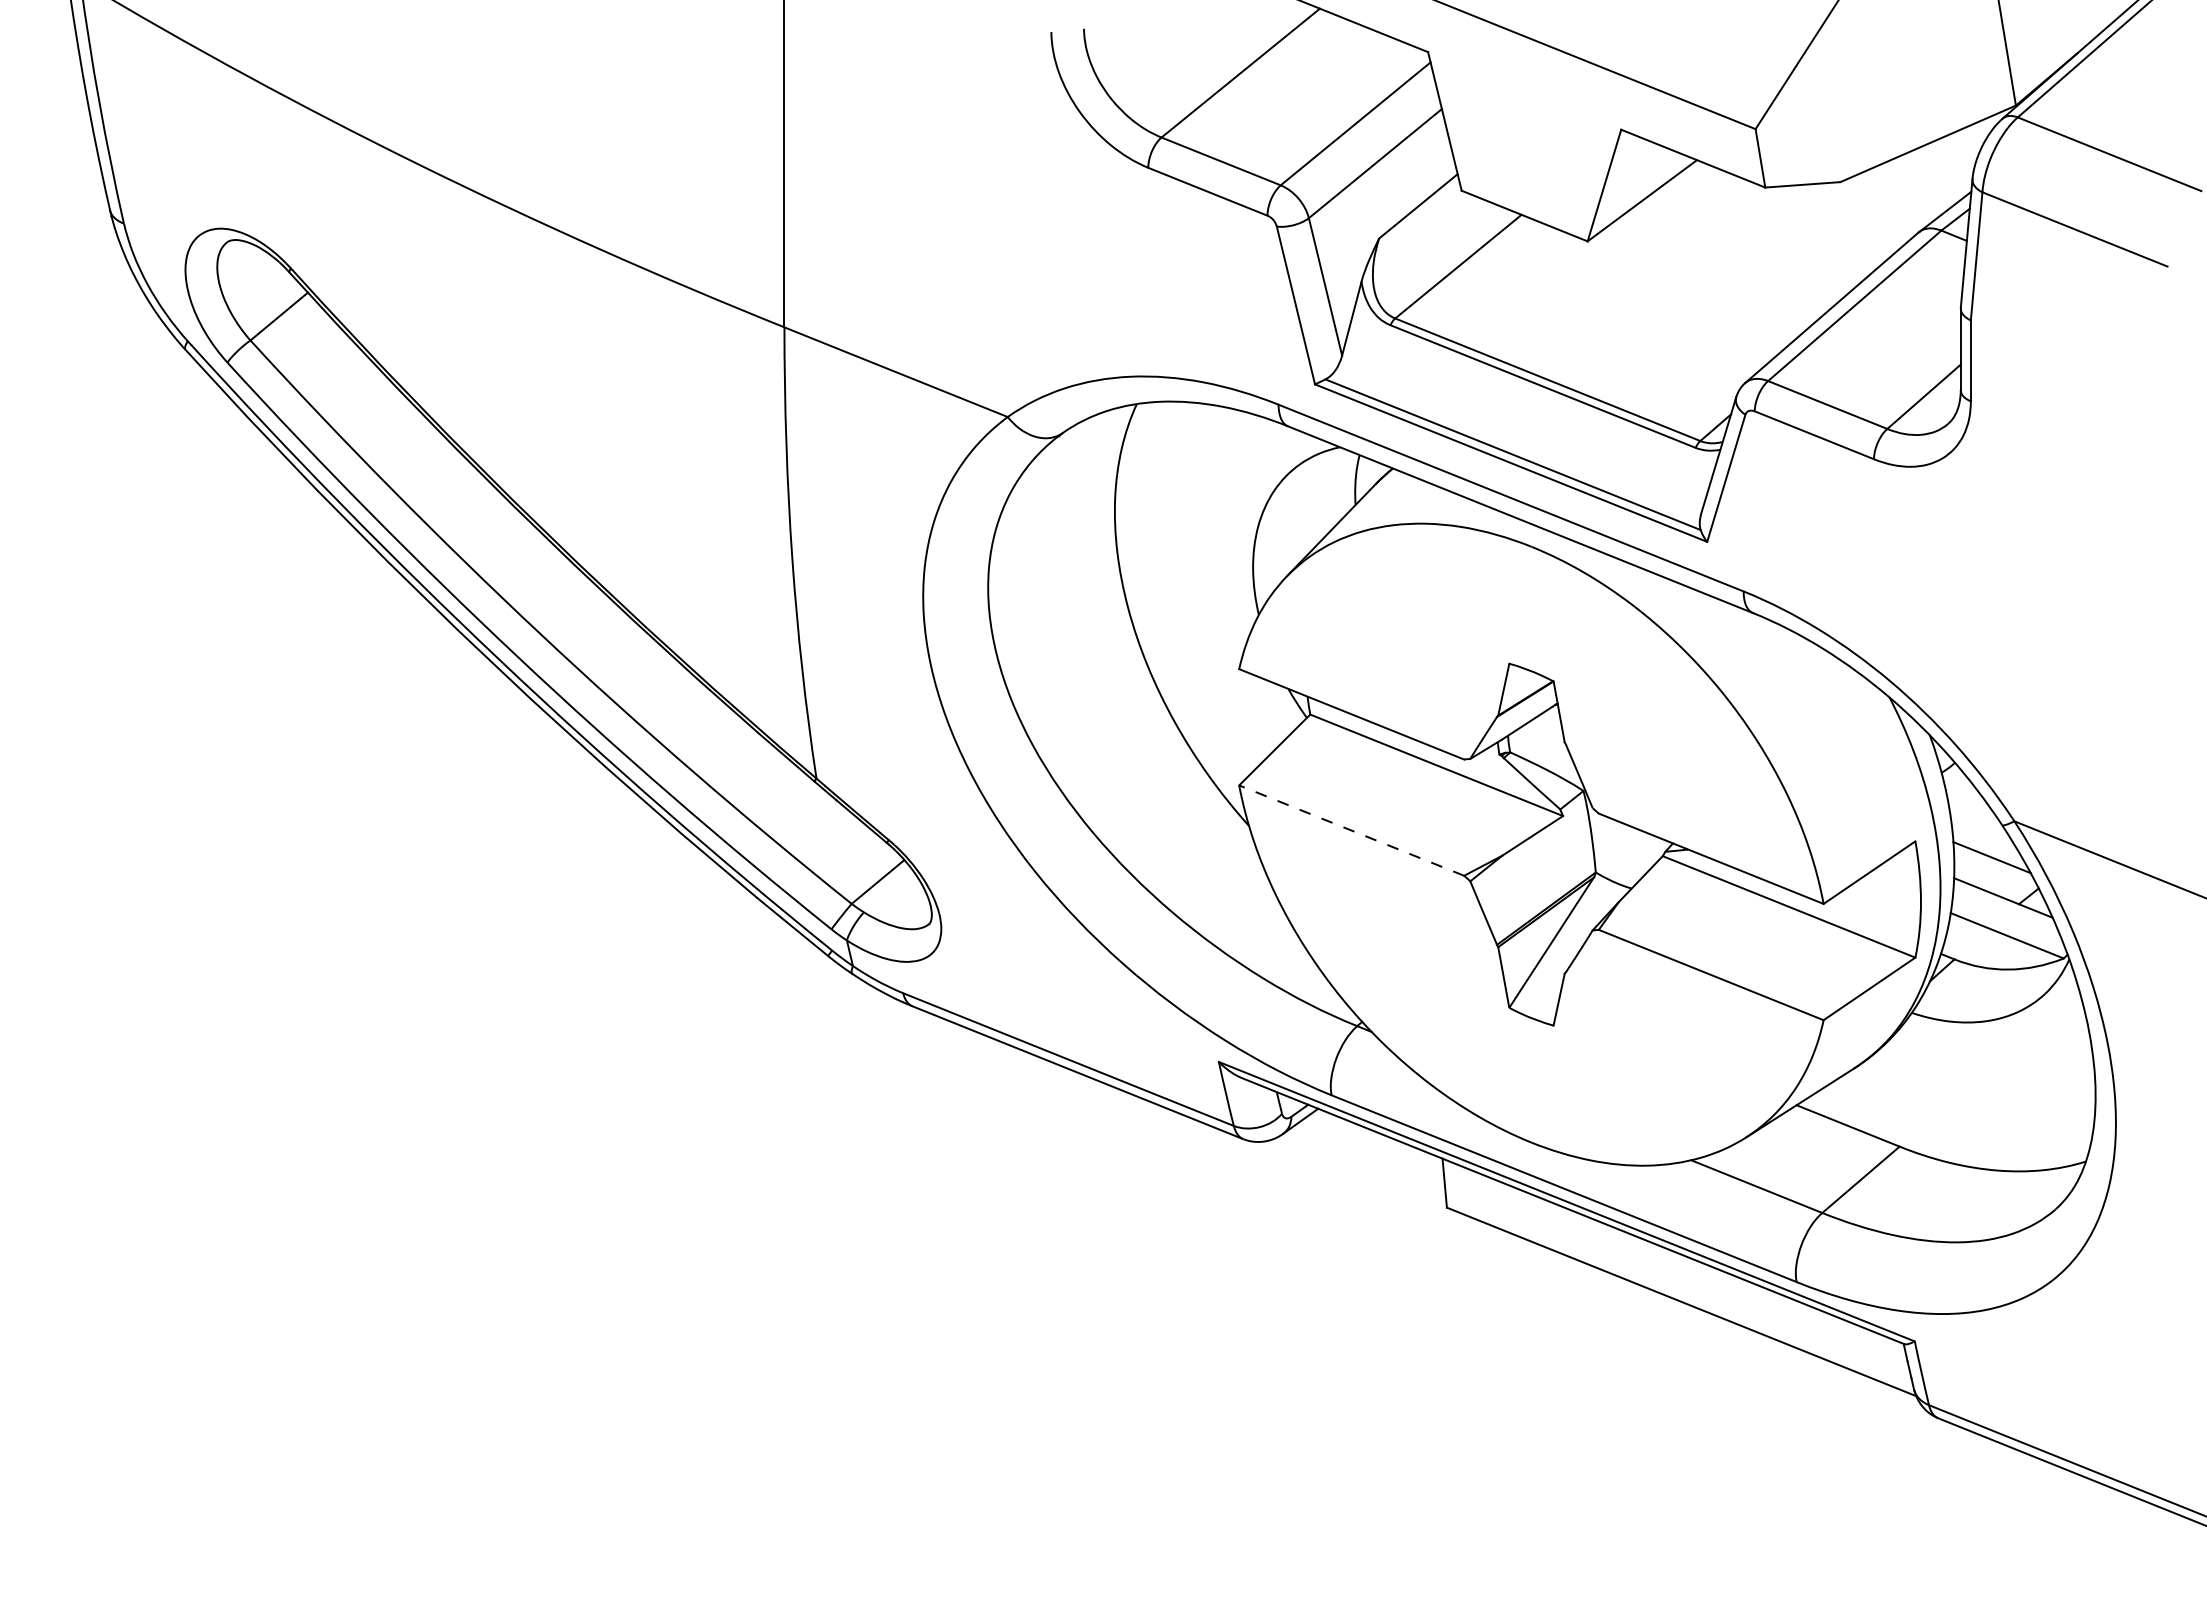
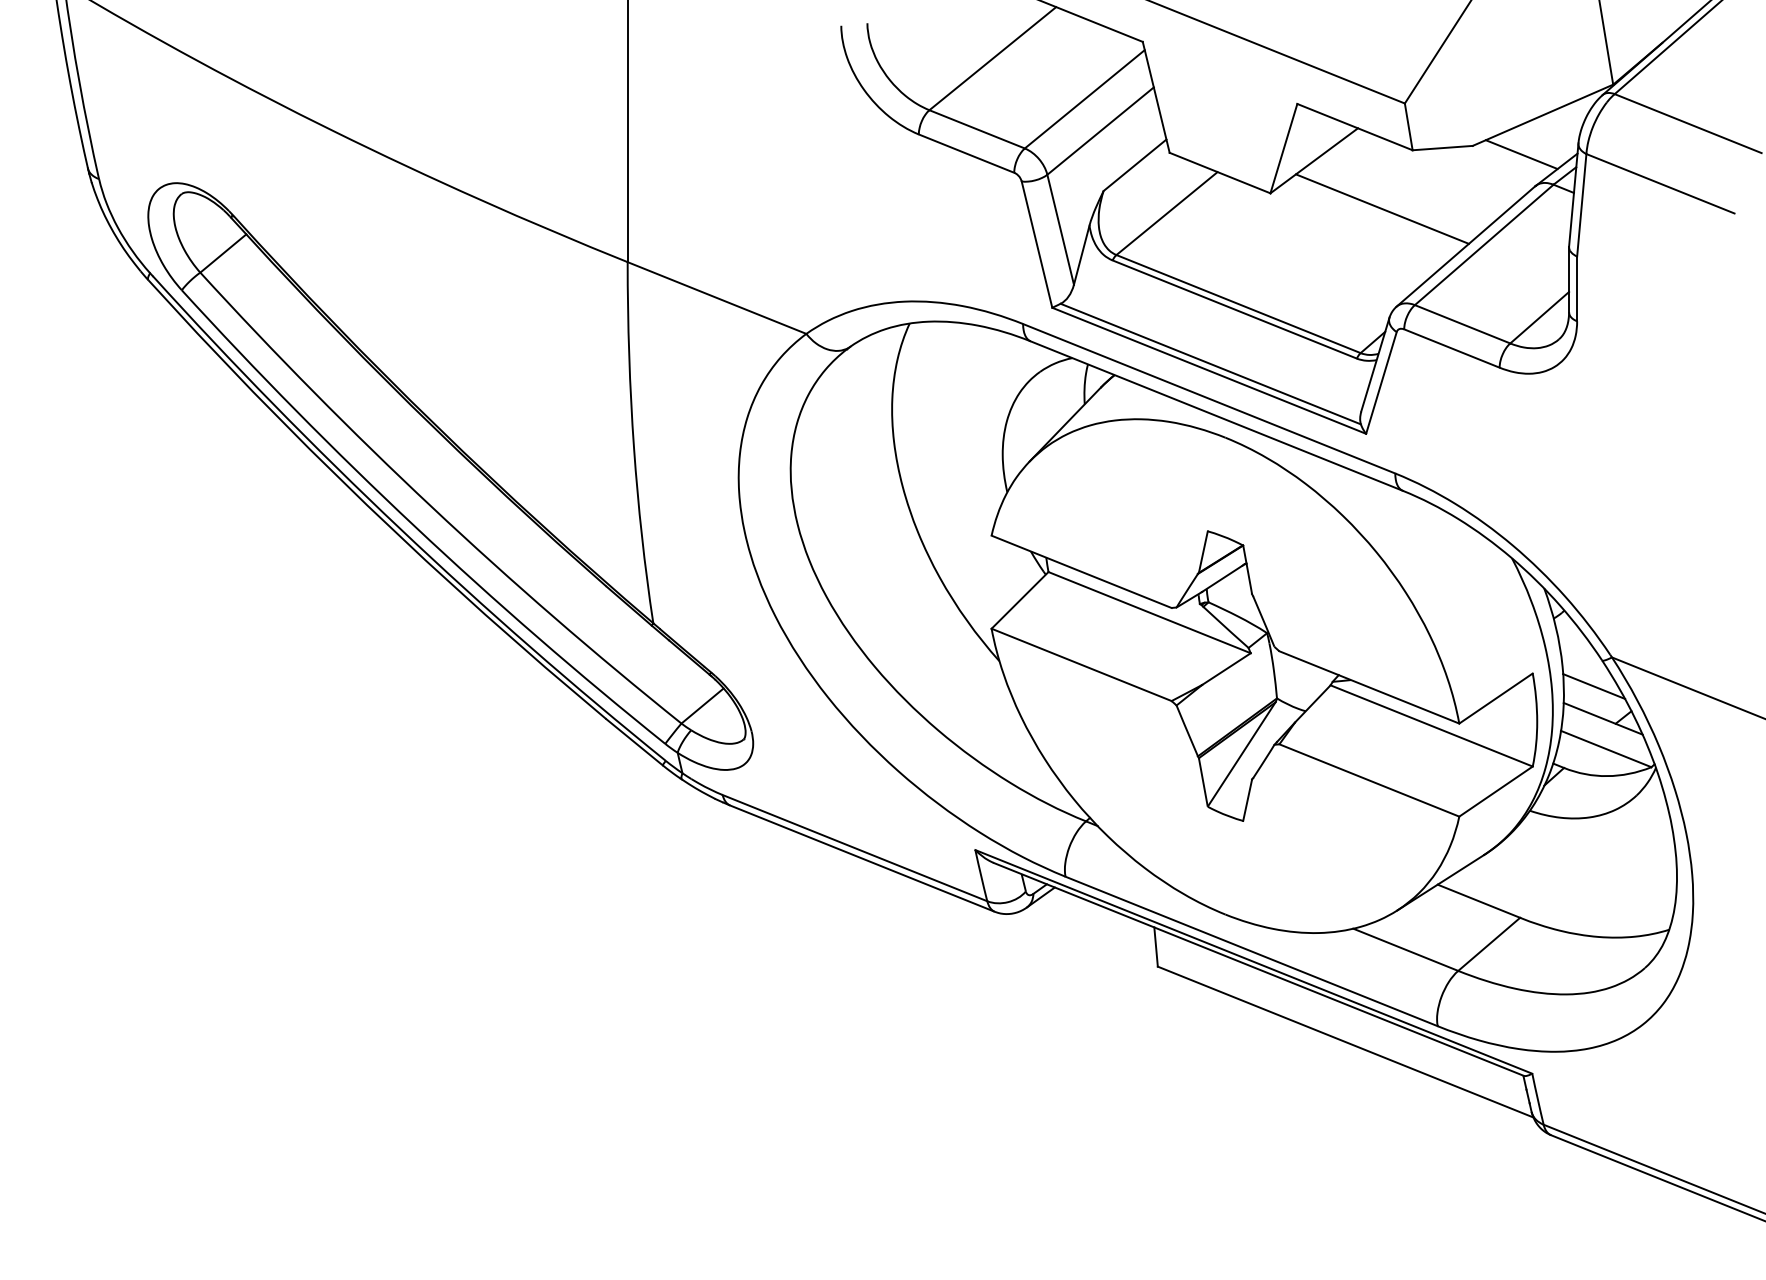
line: (1901, 192) -> (1521, 154), added
line: (1727, 260) -> (1382, 208), added
line: (1351, 830) -> (1081, 664), dashed -> solid

